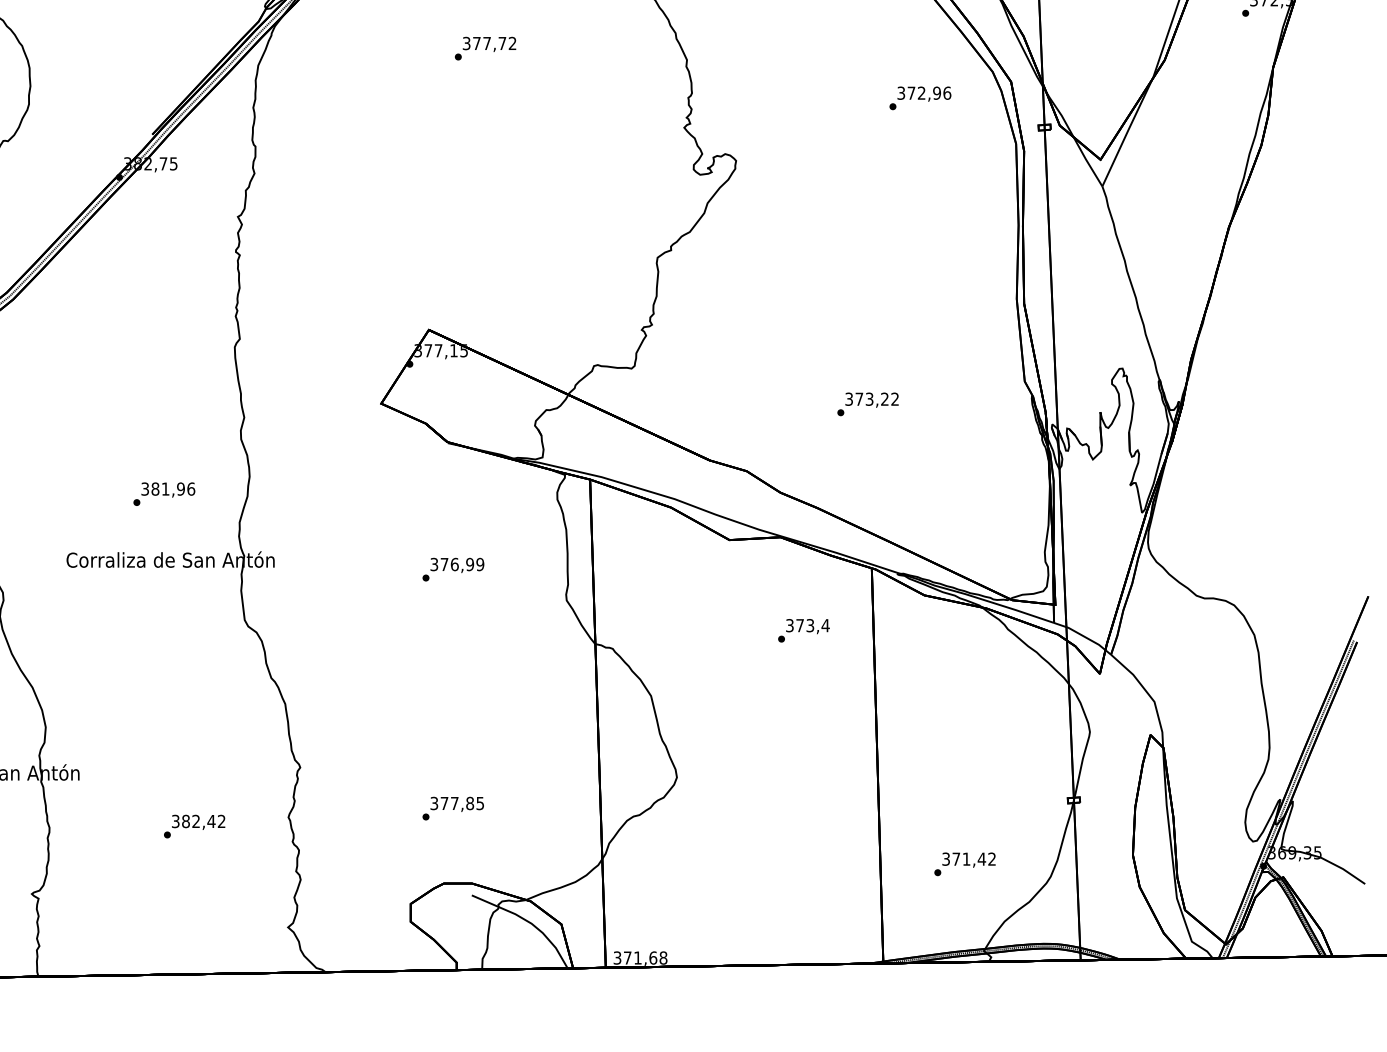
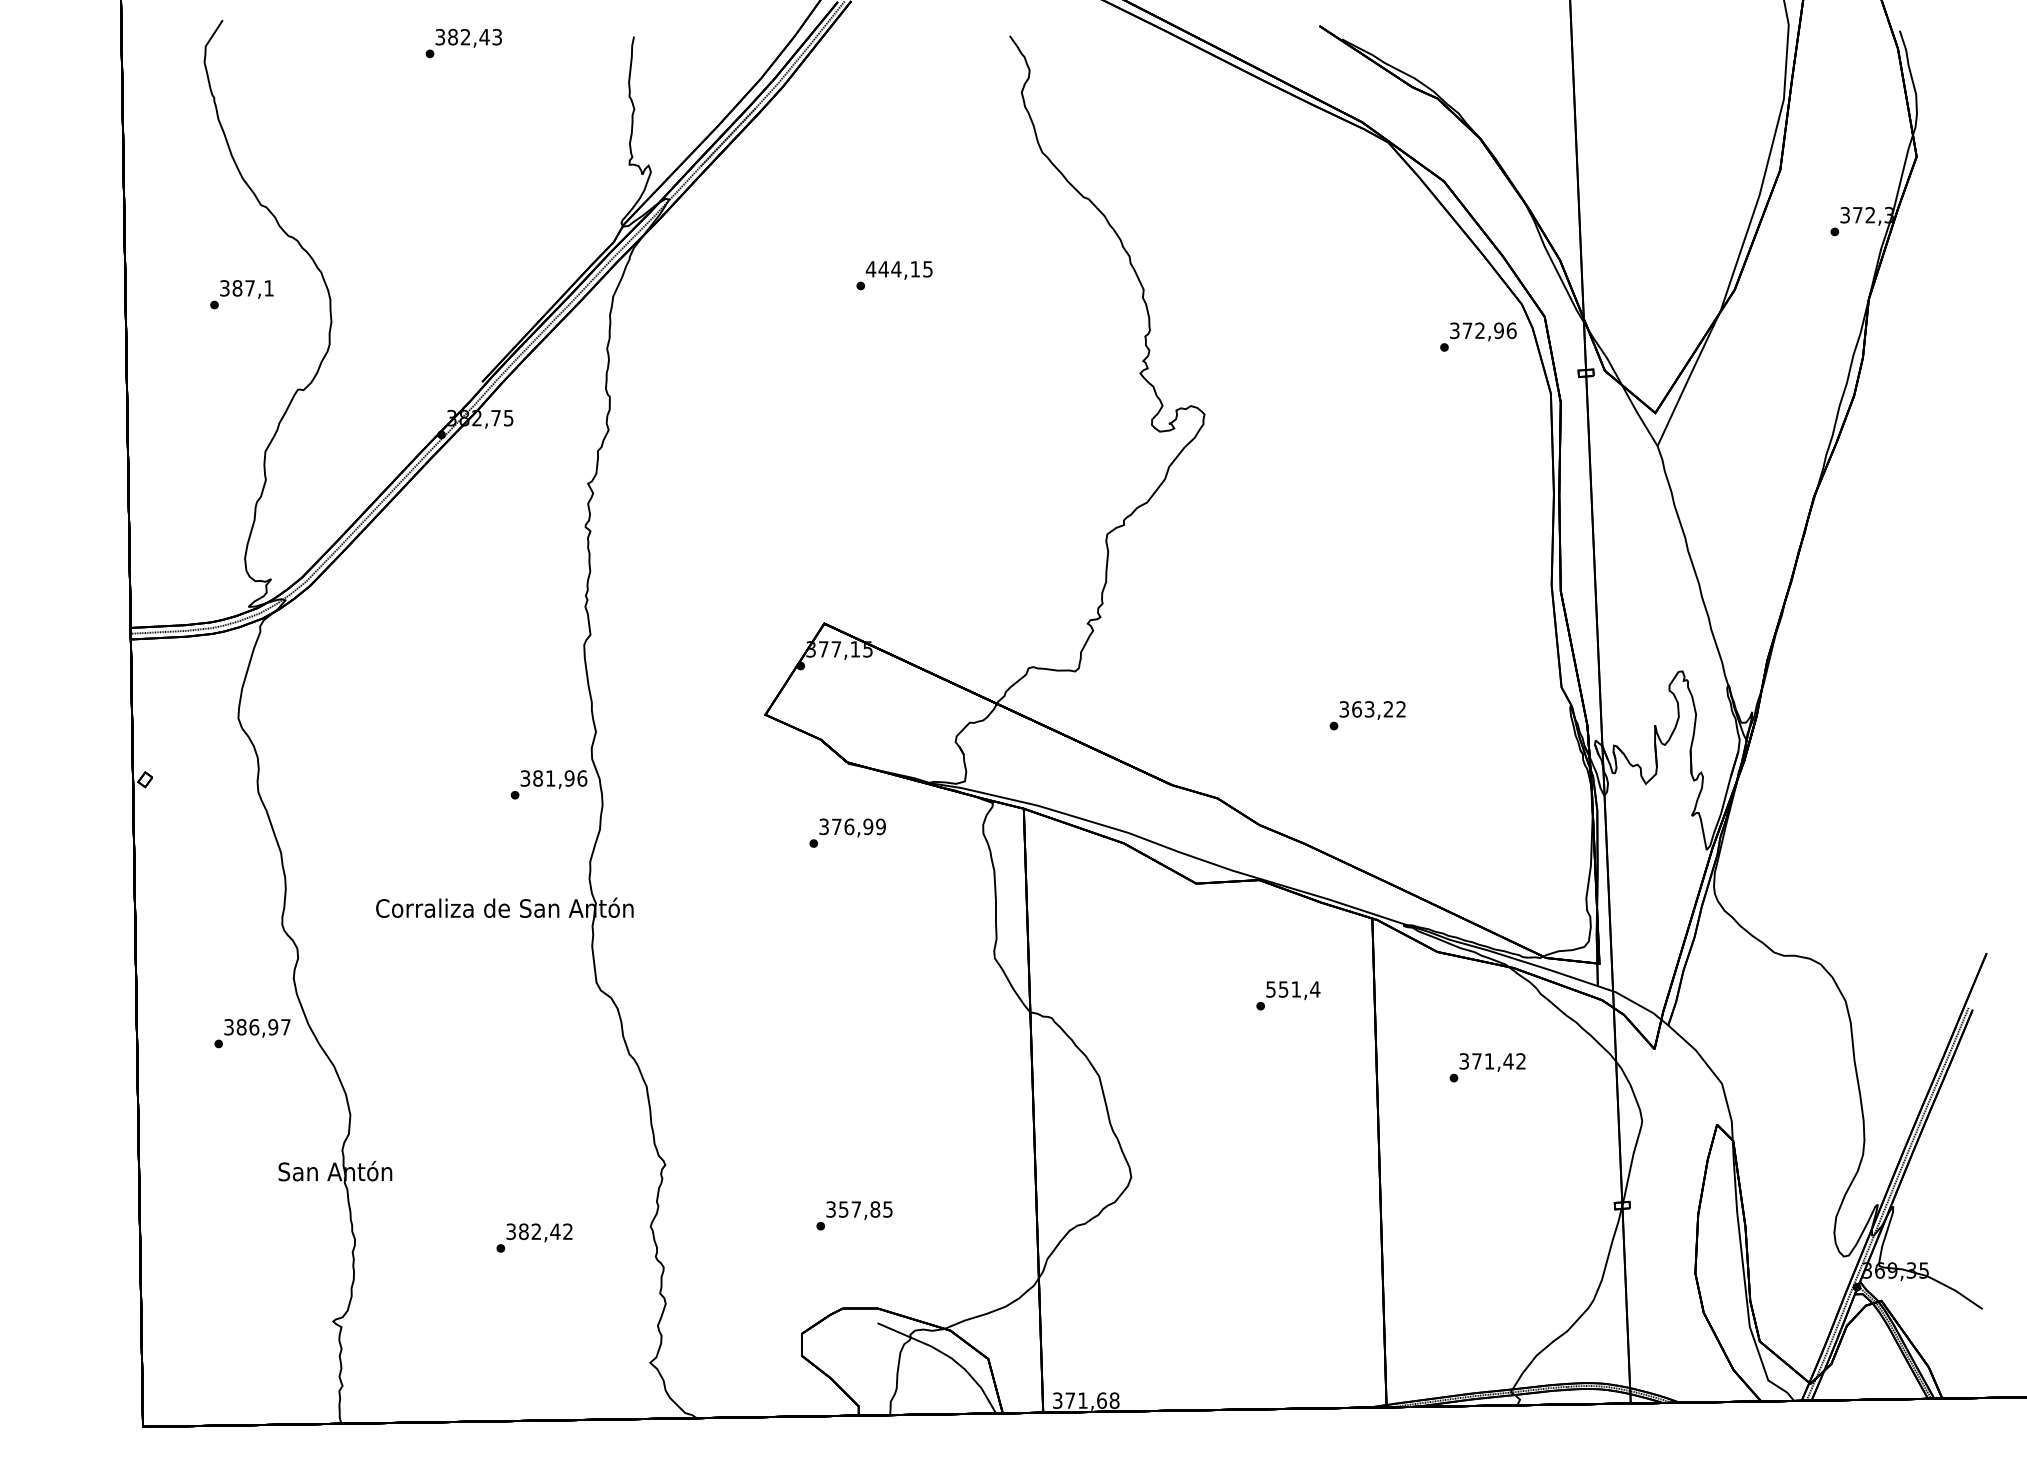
text: (488, 43) -> (898, 269), 377,72 -> 444,15
text: (920, 97) -> (1478, 336), moved
text: (859, 399) -> (1356, 709), 373,22 -> 363,22
text: (163, 493) -> (548, 784), moved
text: (453, 569) -> (847, 832), moved
text: (800, 625) -> (1283, 989), 373,4 -> 551,4
text: (444, 803) -> (843, 1209), 377,85 -> 357,85
text: (964, 864) -> (1487, 1067), moved

